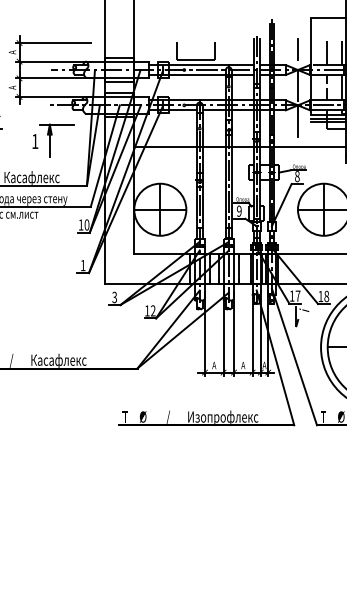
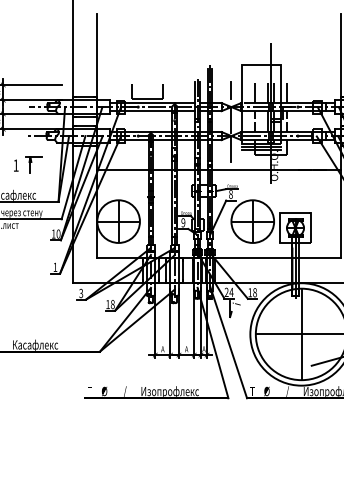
part: (56, 140) -> (33, 164), size x0.6
text: (294, 295) -> (228, 291), 17 -> 24
text: (152, 310) -> (112, 304), 12 -> 18

